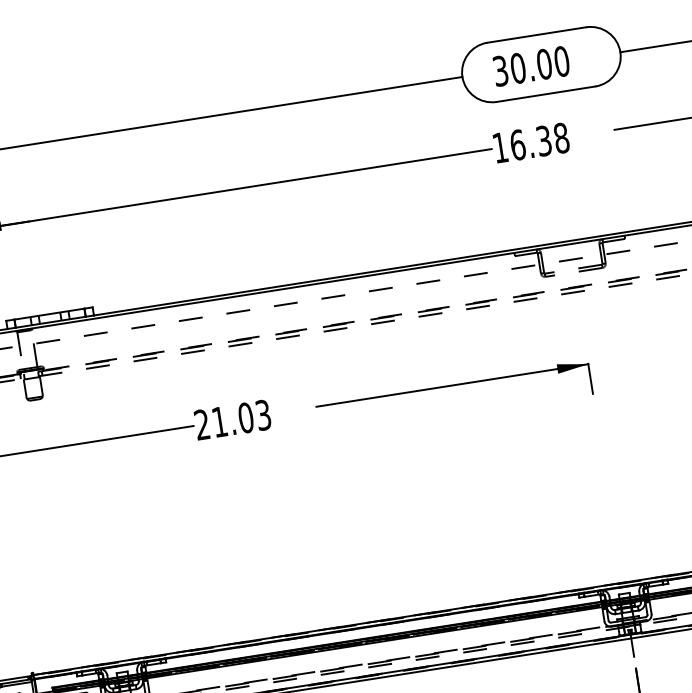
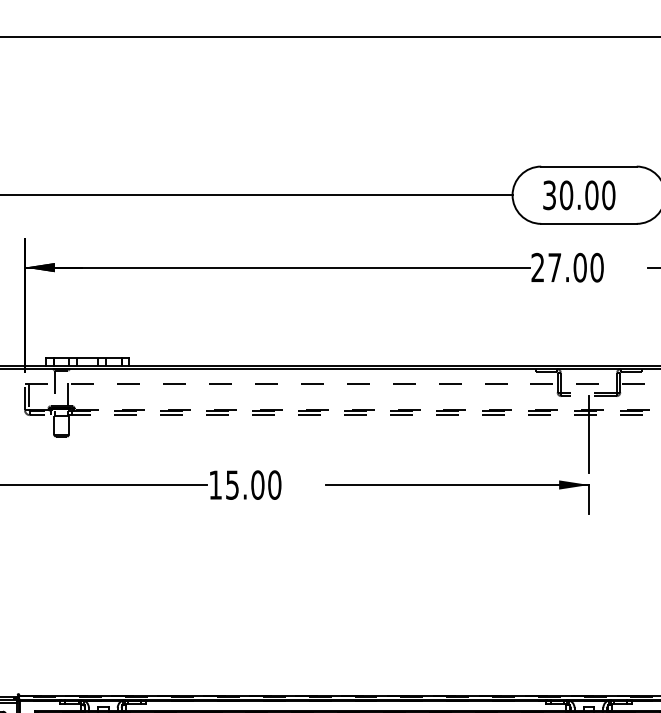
text: (530, 142) -> (567, 267), 16.38 -> 27.00
line: (579, 312) -> (588, 434), added
text: (233, 419) -> (245, 484), 21.03 -> 15.00

